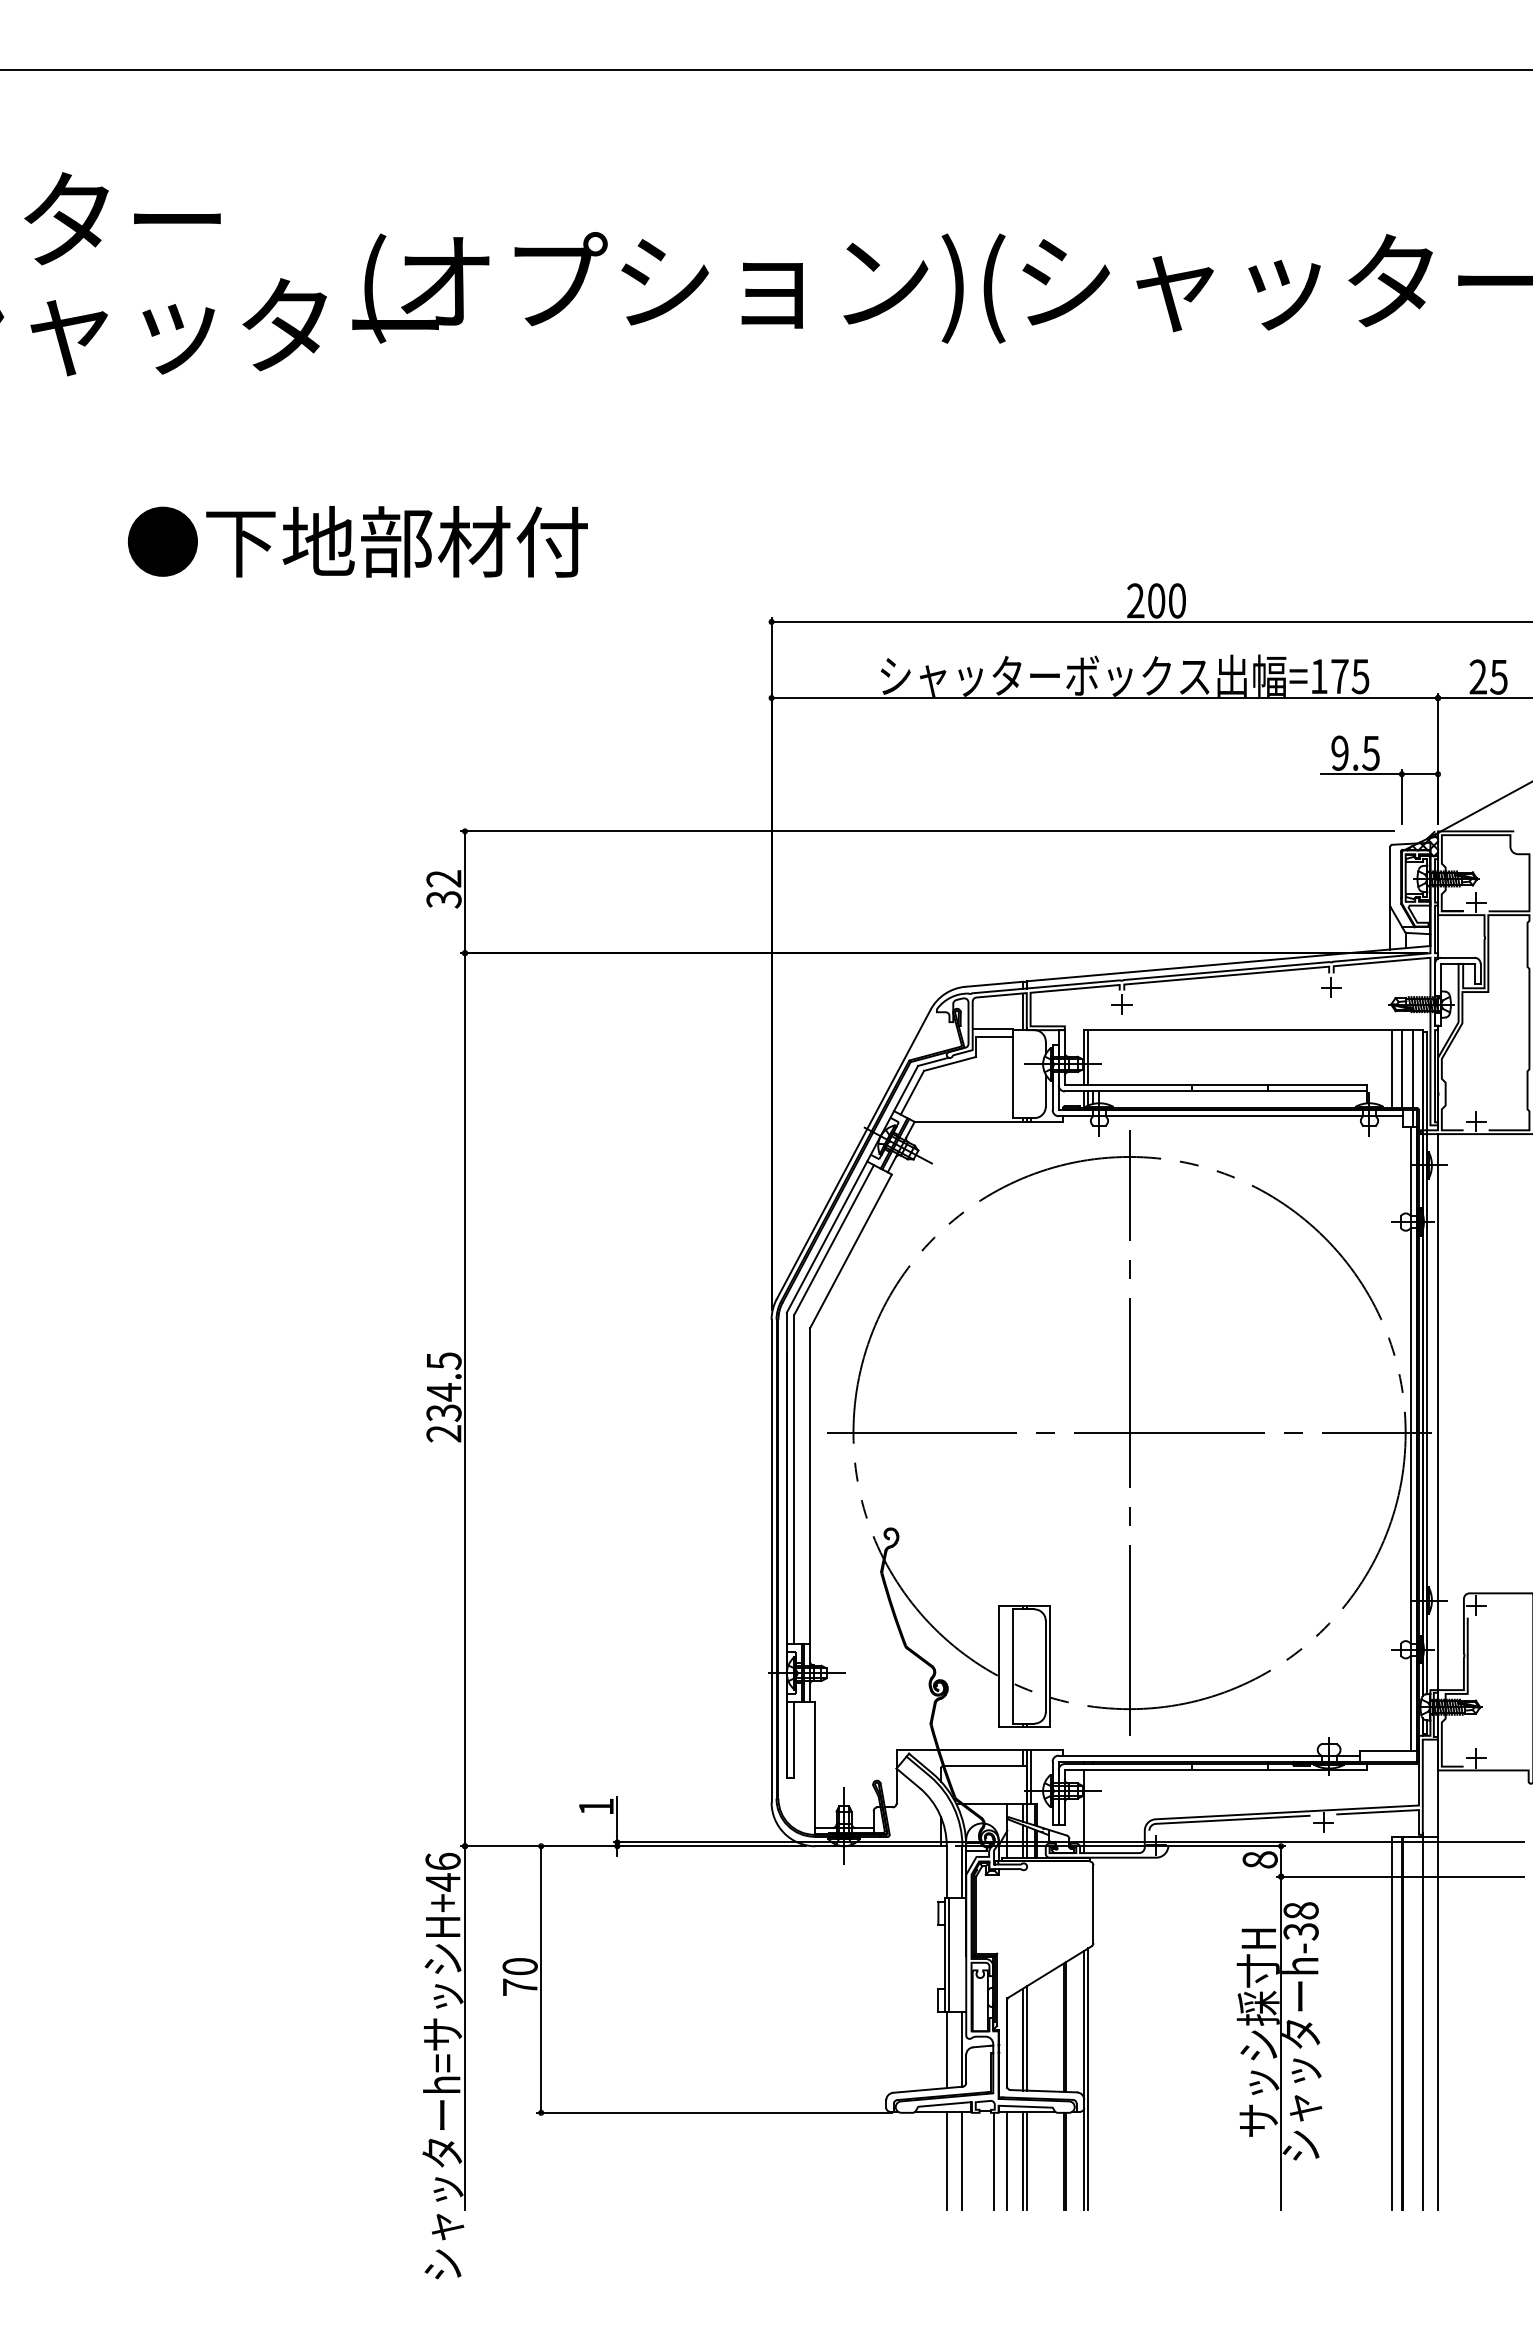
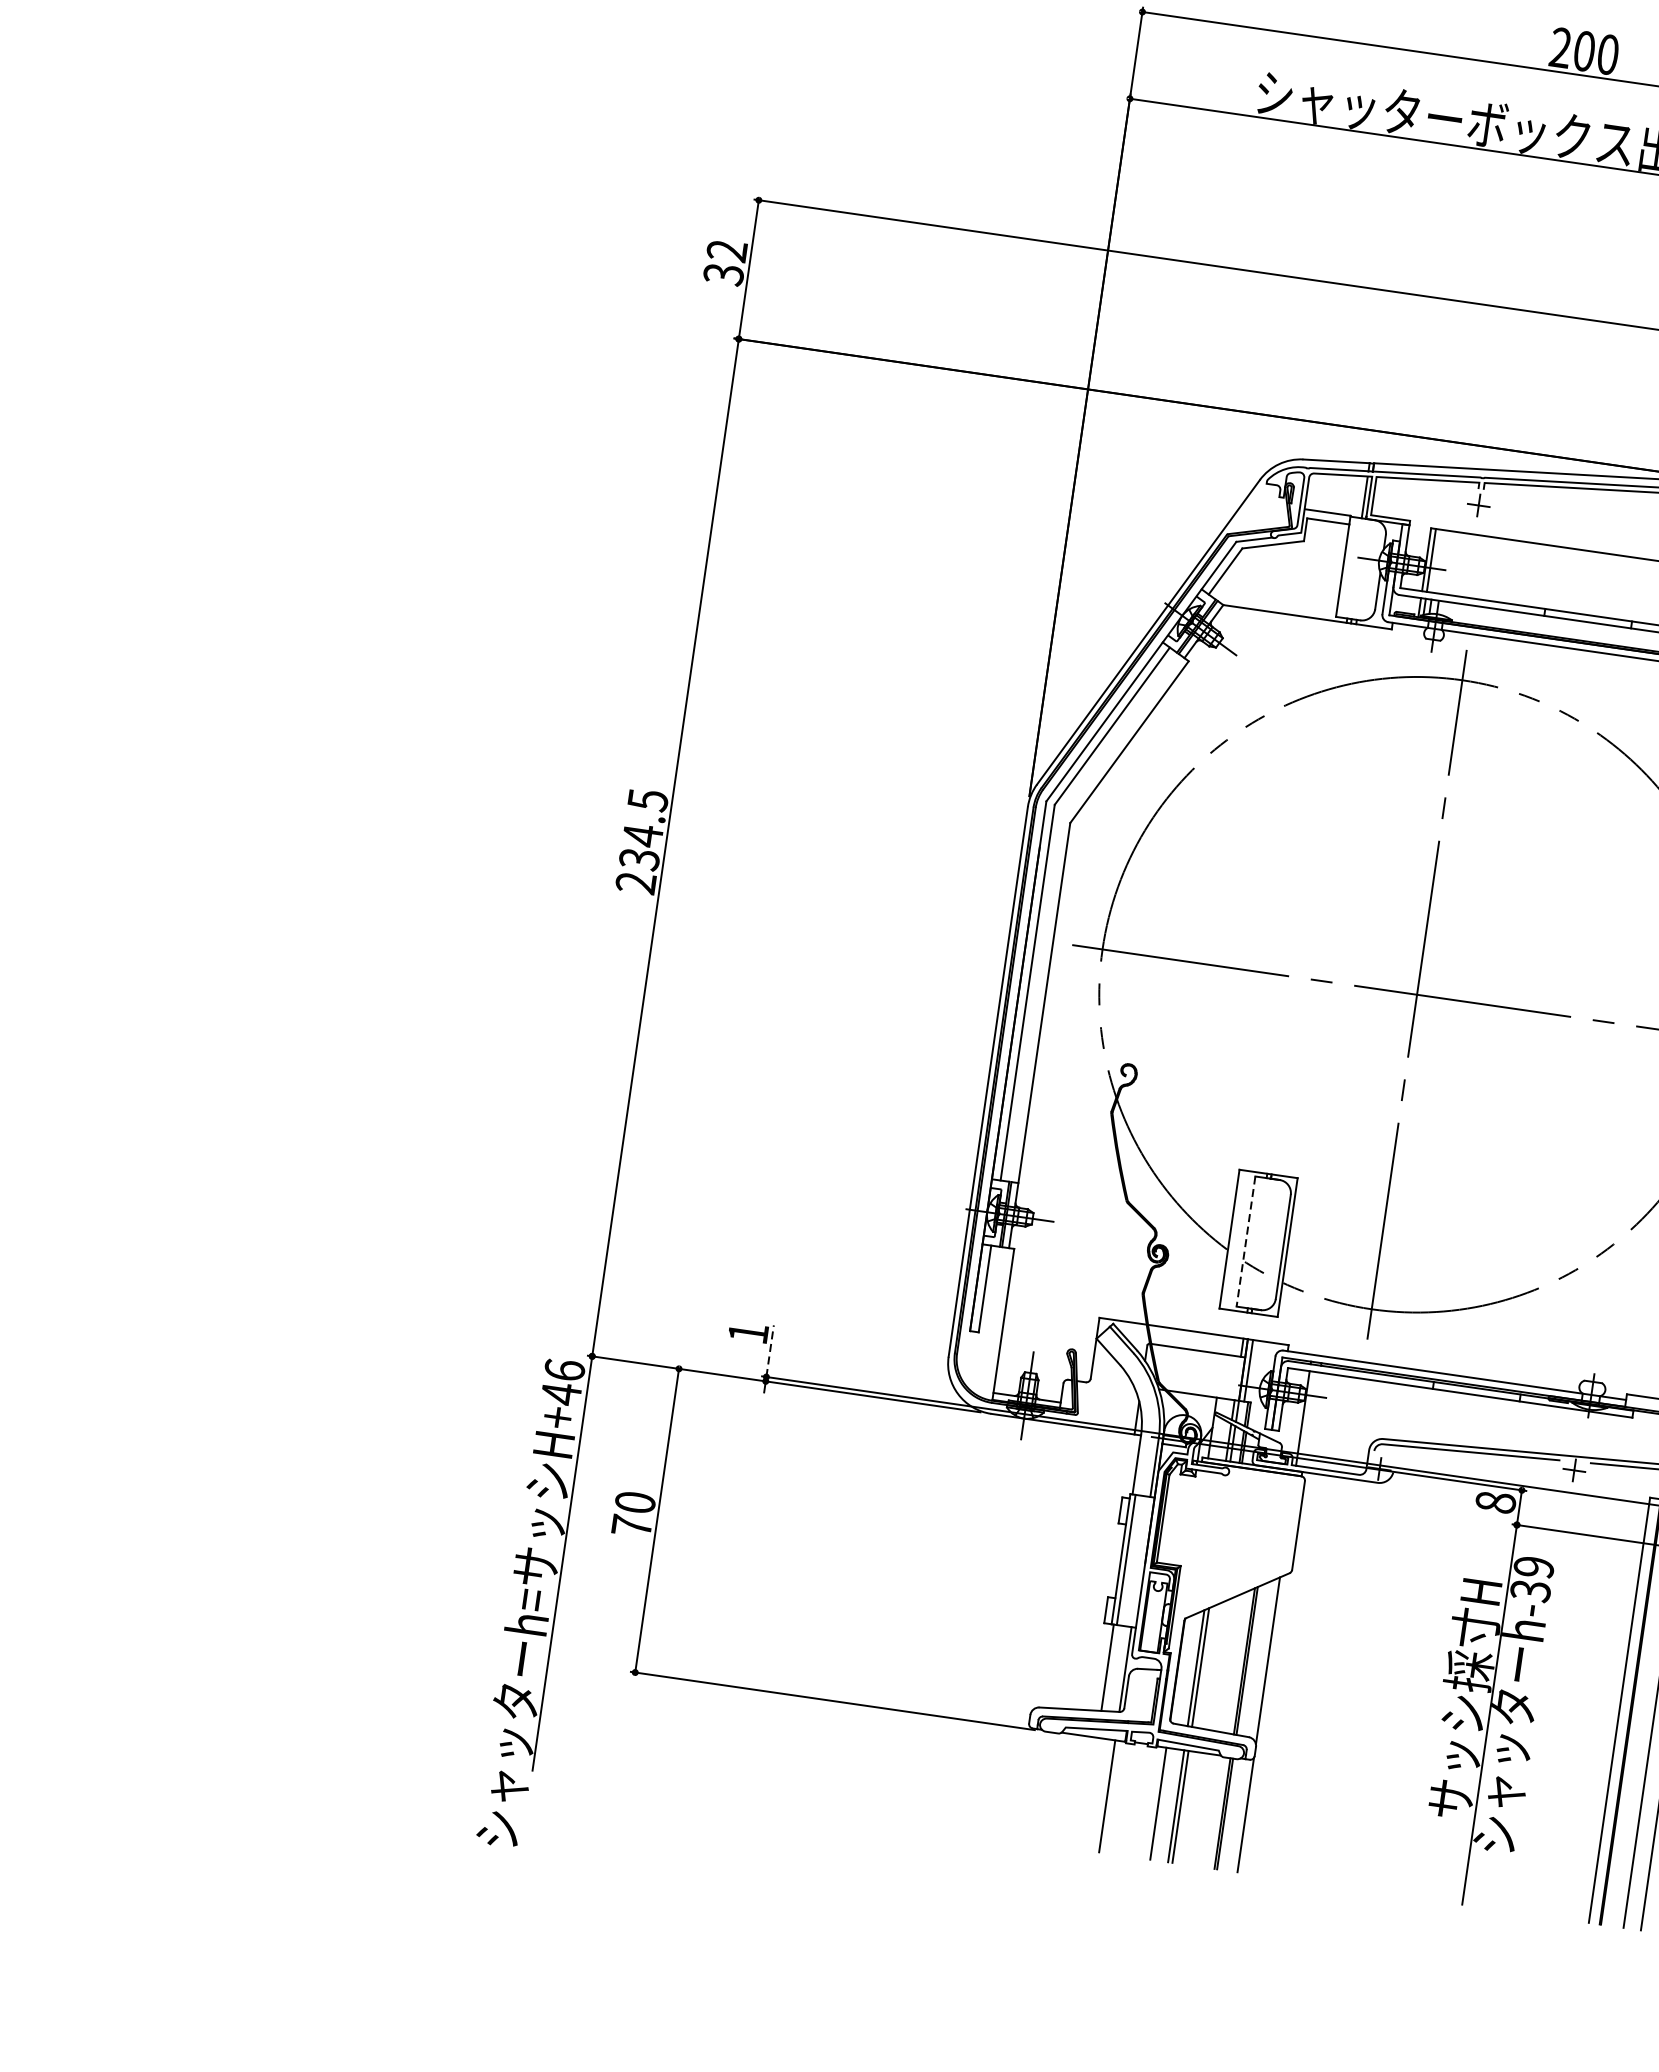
line: (1013, 1667) -> (1246, 1242), solid -> dashed
line: (617, 1819) -> (770, 1350), solid -> dashed
text: (1300, 1910) -> (1533, 1566), h-38 -> h-39
line: (1088, 2078) -> (1264, 1723), removed
line: (946, 2160) -> (1089, 1793), removed
line: (994, 2160) -> (1143, 1801), removed

